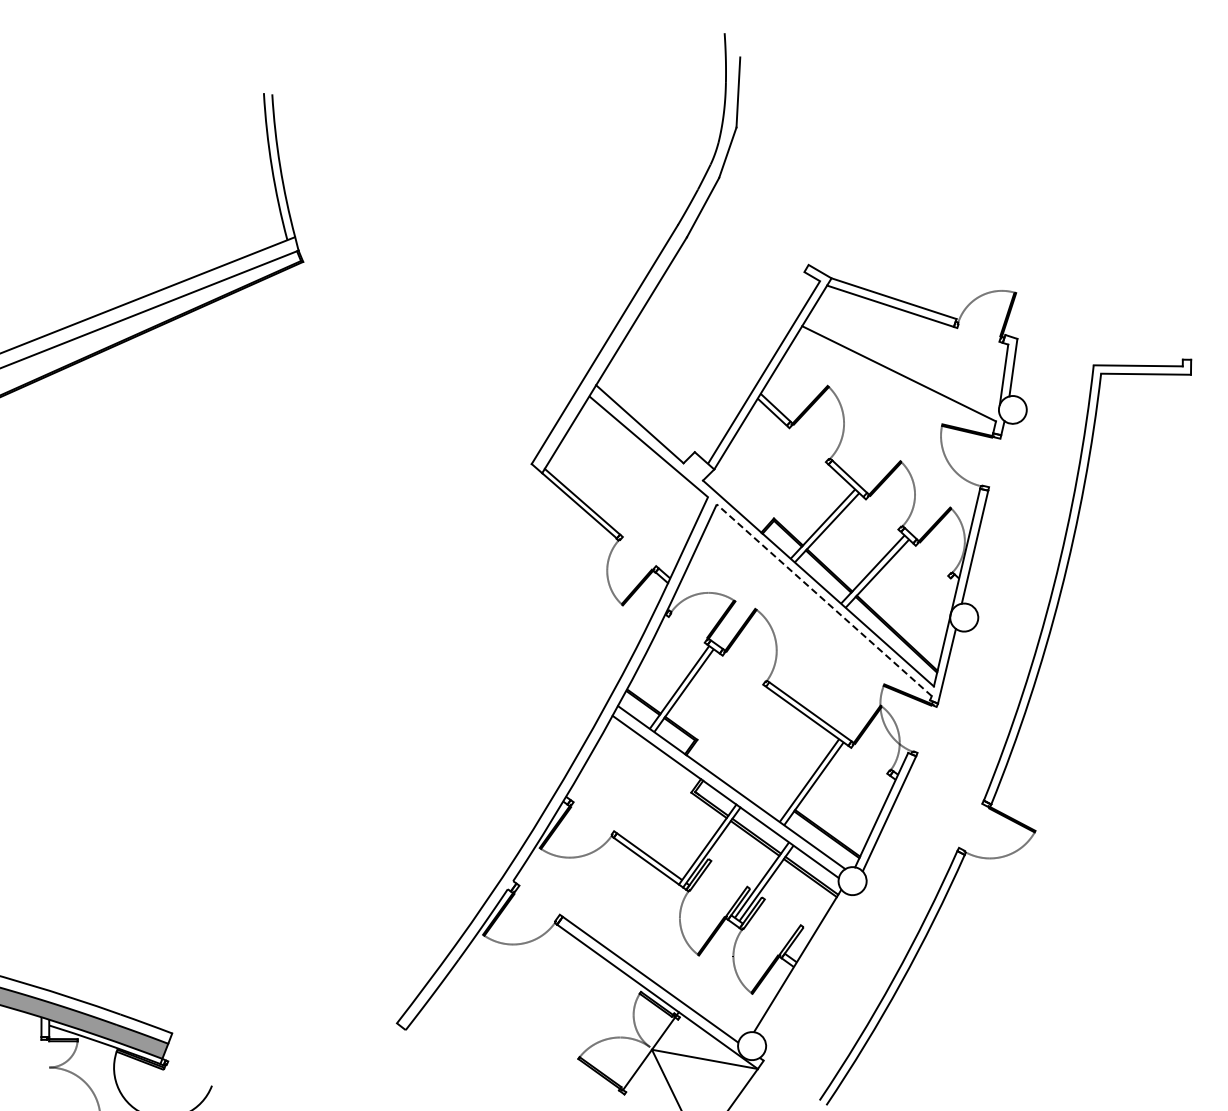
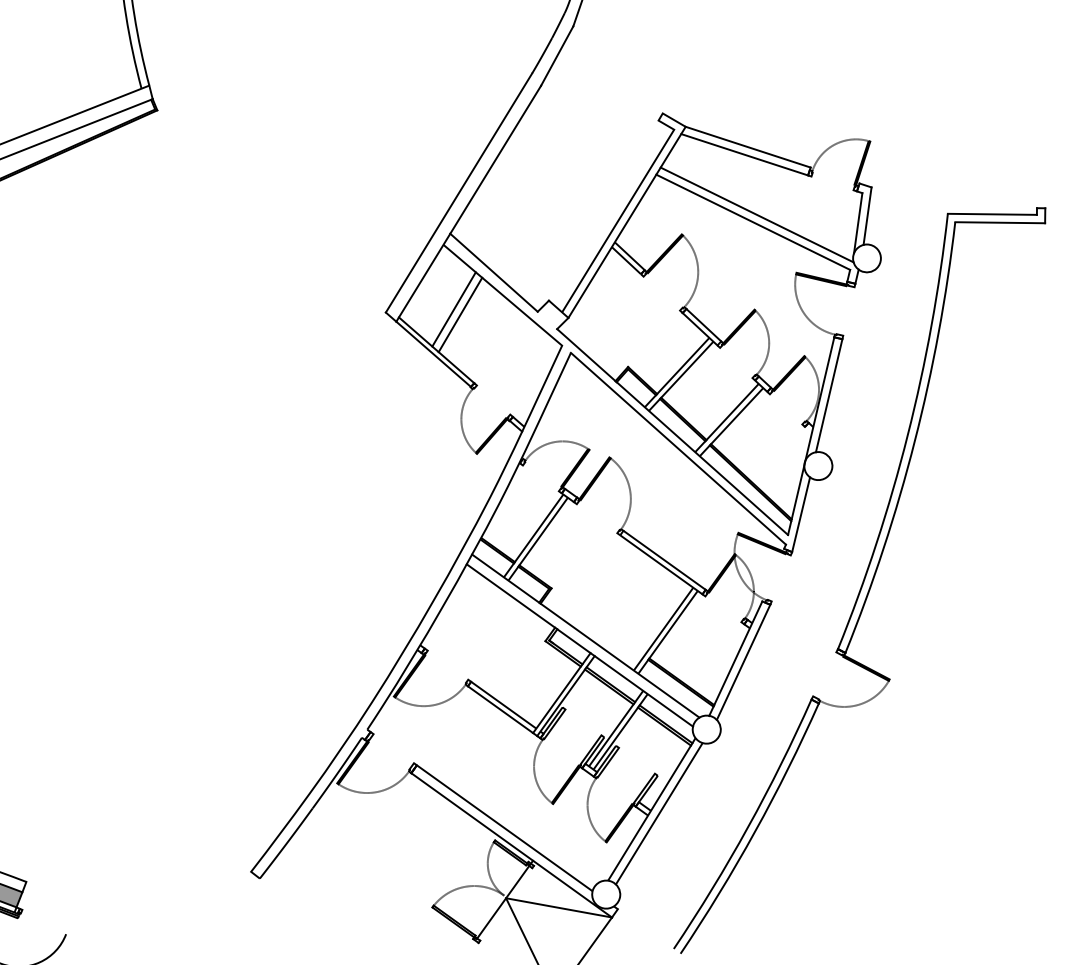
line: (902, 366) -> (756, 215), added
line: (599, 460) -> (453, 309), added
line: (606, 466) -> (460, 315), added
line: (823, 599) -> (677, 448), dashed -> solid
line: (804, 964) -> (658, 813), added

